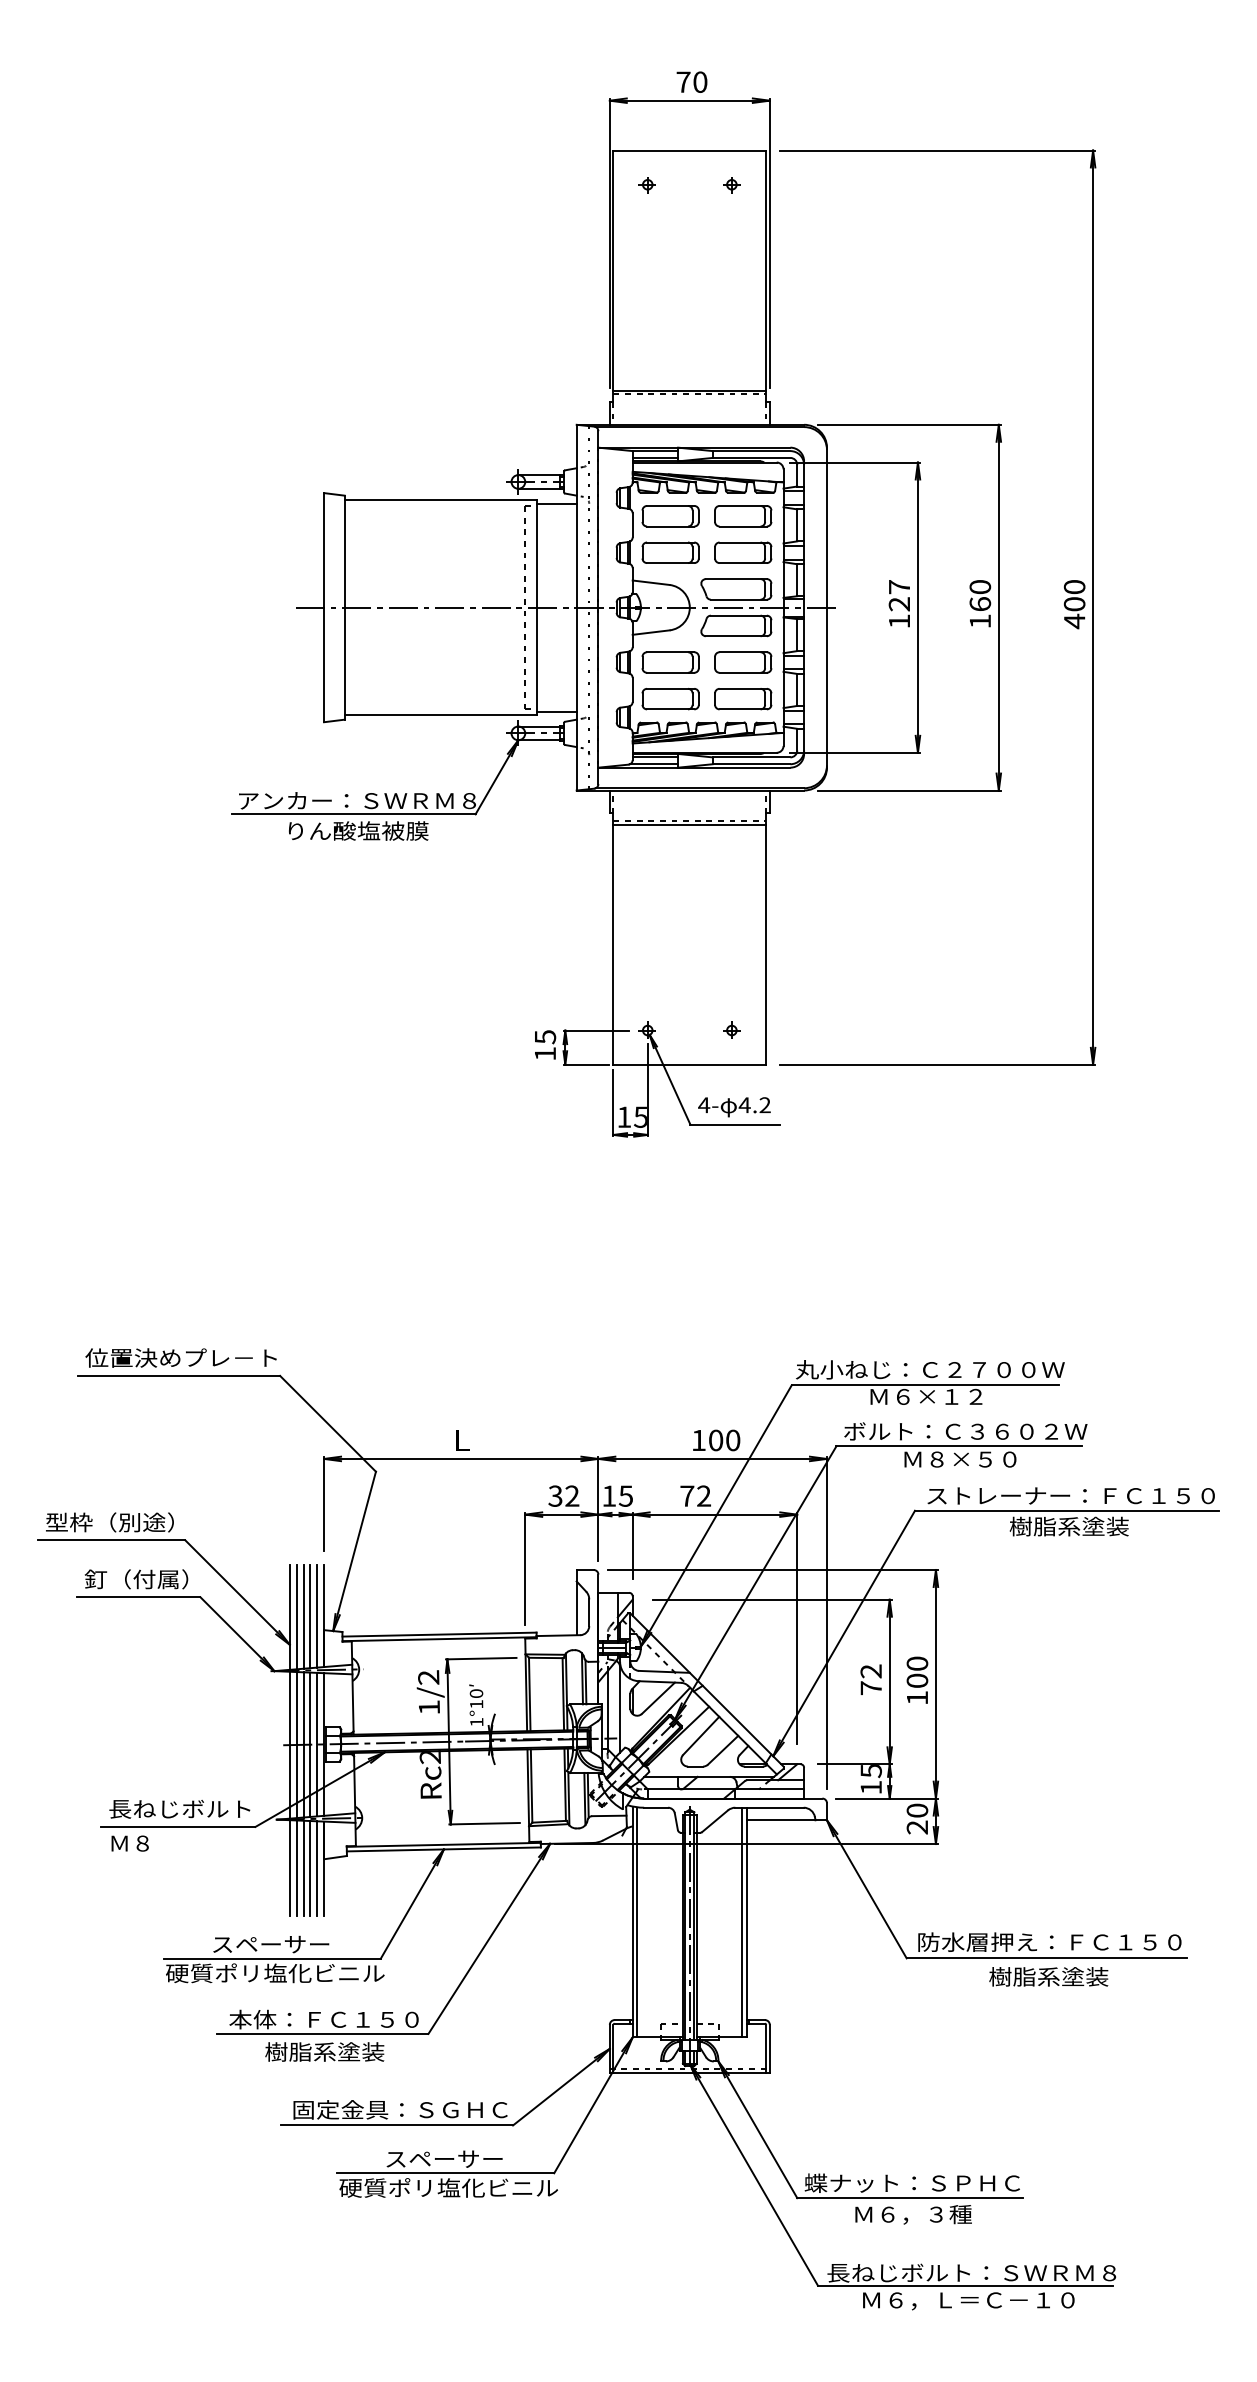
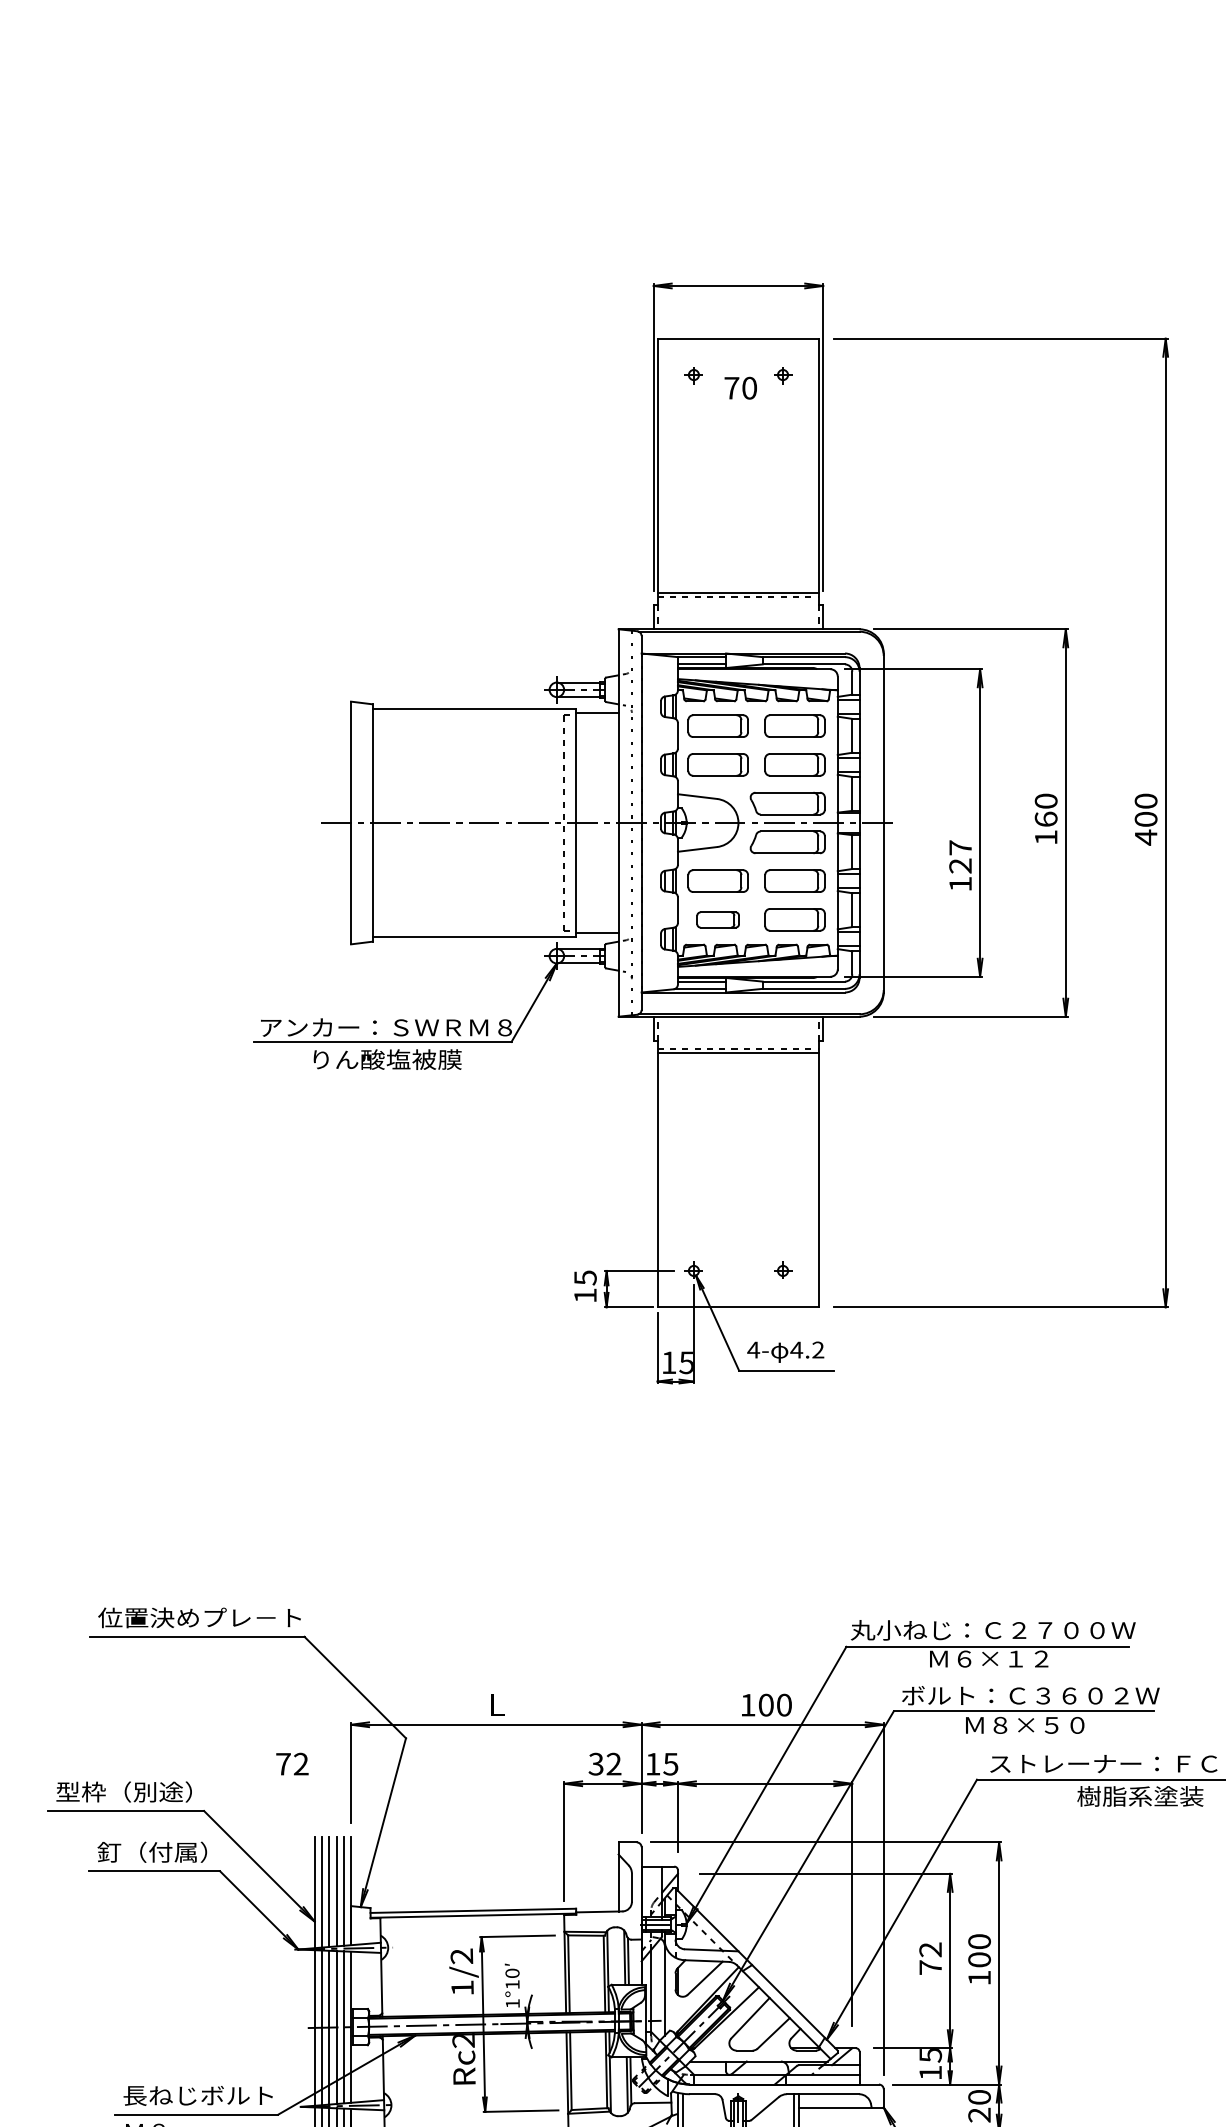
text: (691, 81) -> (740, 387), moved
text: (898, 603) -> (959, 865), moved
part: (670, 699) -> (718, 920), size x0.7
text: (695, 1495) -> (292, 1763), moved

